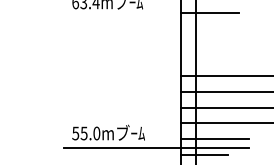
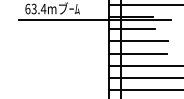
line: (163, 17) -> (95, 20), added
line: (210, 28) -> (131, 29), added
line: (218, 44) -> (137, 41), added
line: (218, 60) -> (137, 53), added

